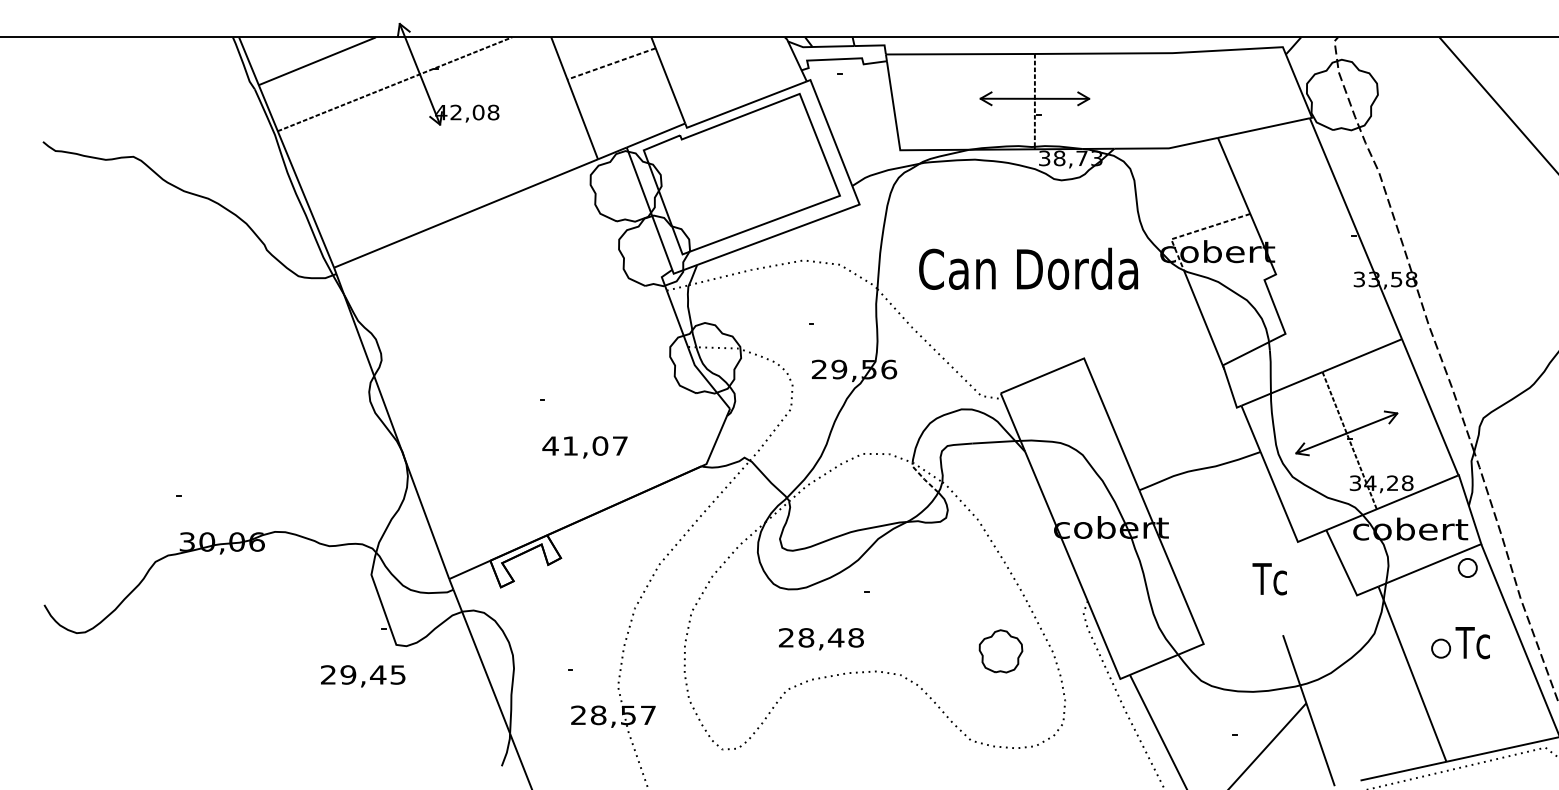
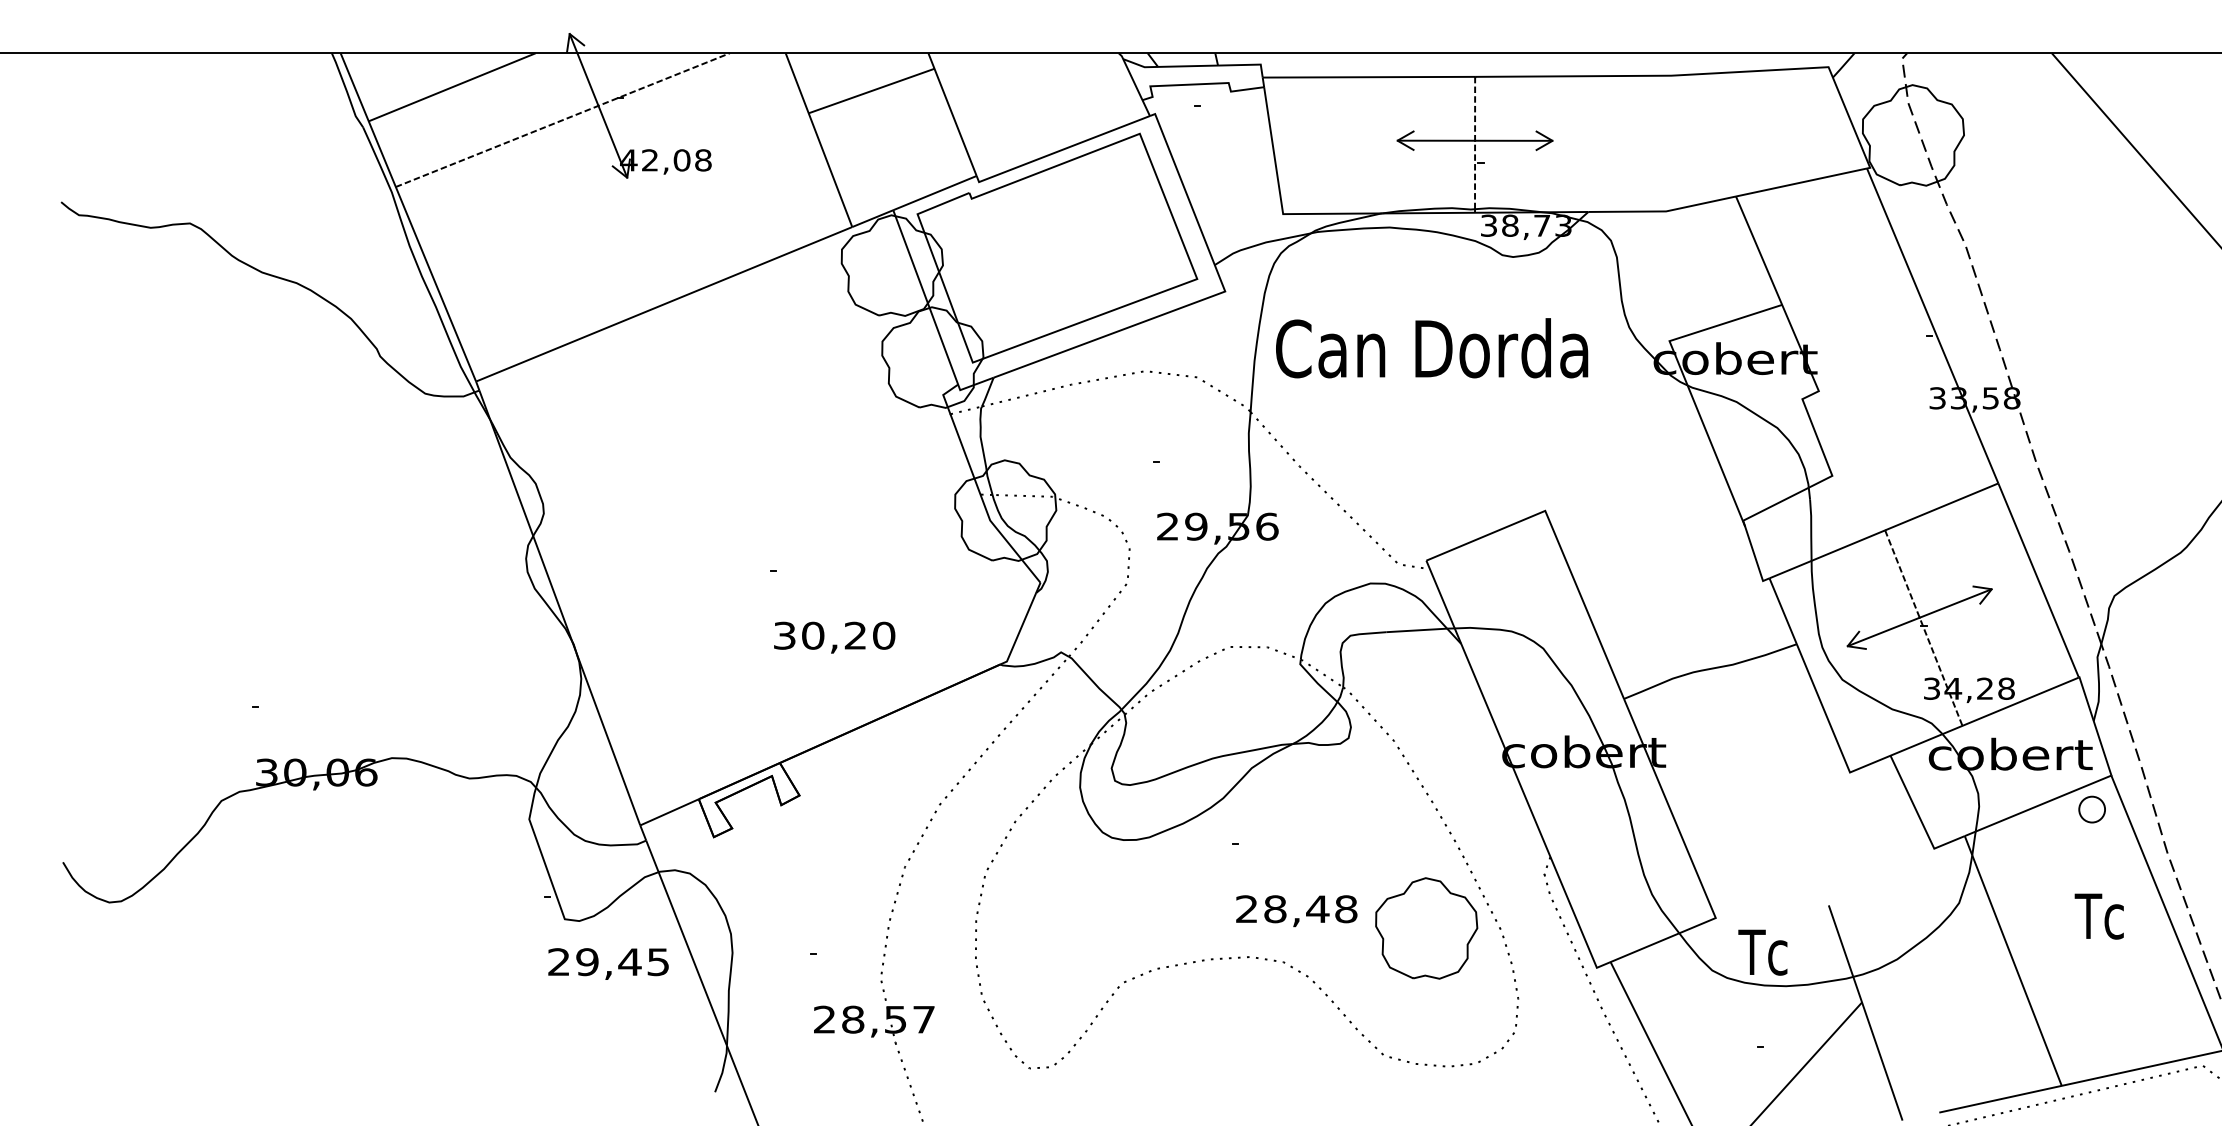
line: (611, 64) -> (871, 91), dashed -> solid
line: (1194, 231) -> (1702, 330), dashed -> solid
text: (1028, 269) -> (1432, 348), moved
text: (584, 445) -> (833, 635), 41,07 -> 30,20
line: (922, 478) -> (1315, 681), dashed -> solid
text: (1269, 579) -> (1762, 952), moved
text: (821, 639) -> (1296, 911), moved
part: (1440, 648) -> (2053, 924), removed
part: (1000, 651) -> (1426, 928), size x1.67
text: (363, 675) -> (608, 963), moved

